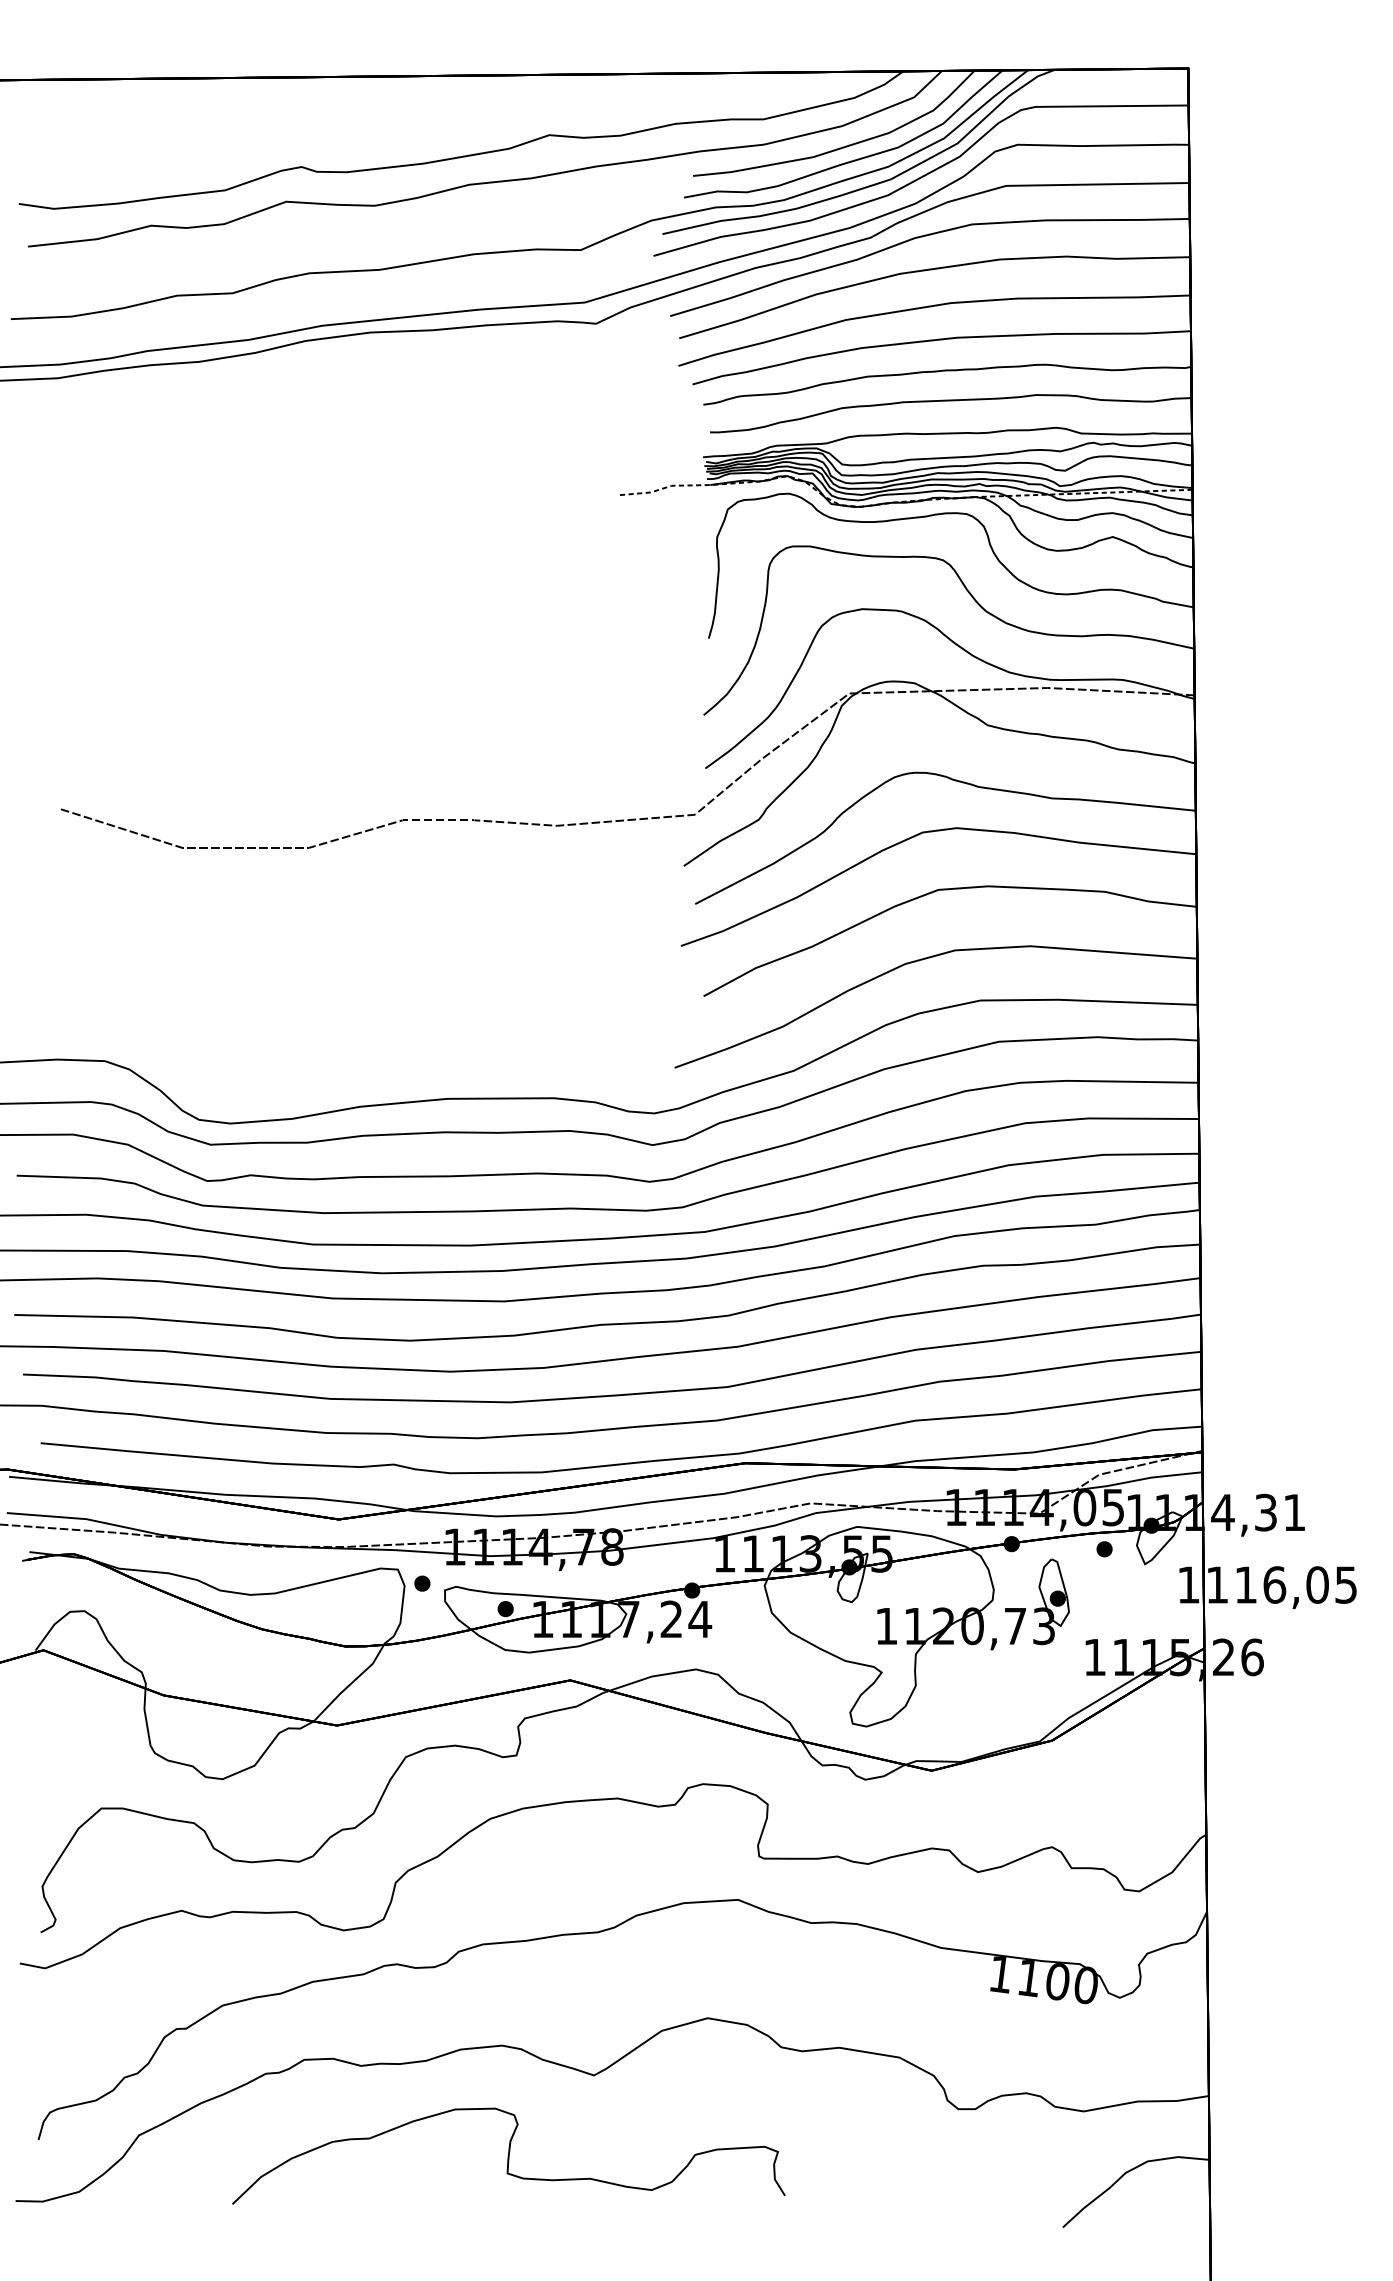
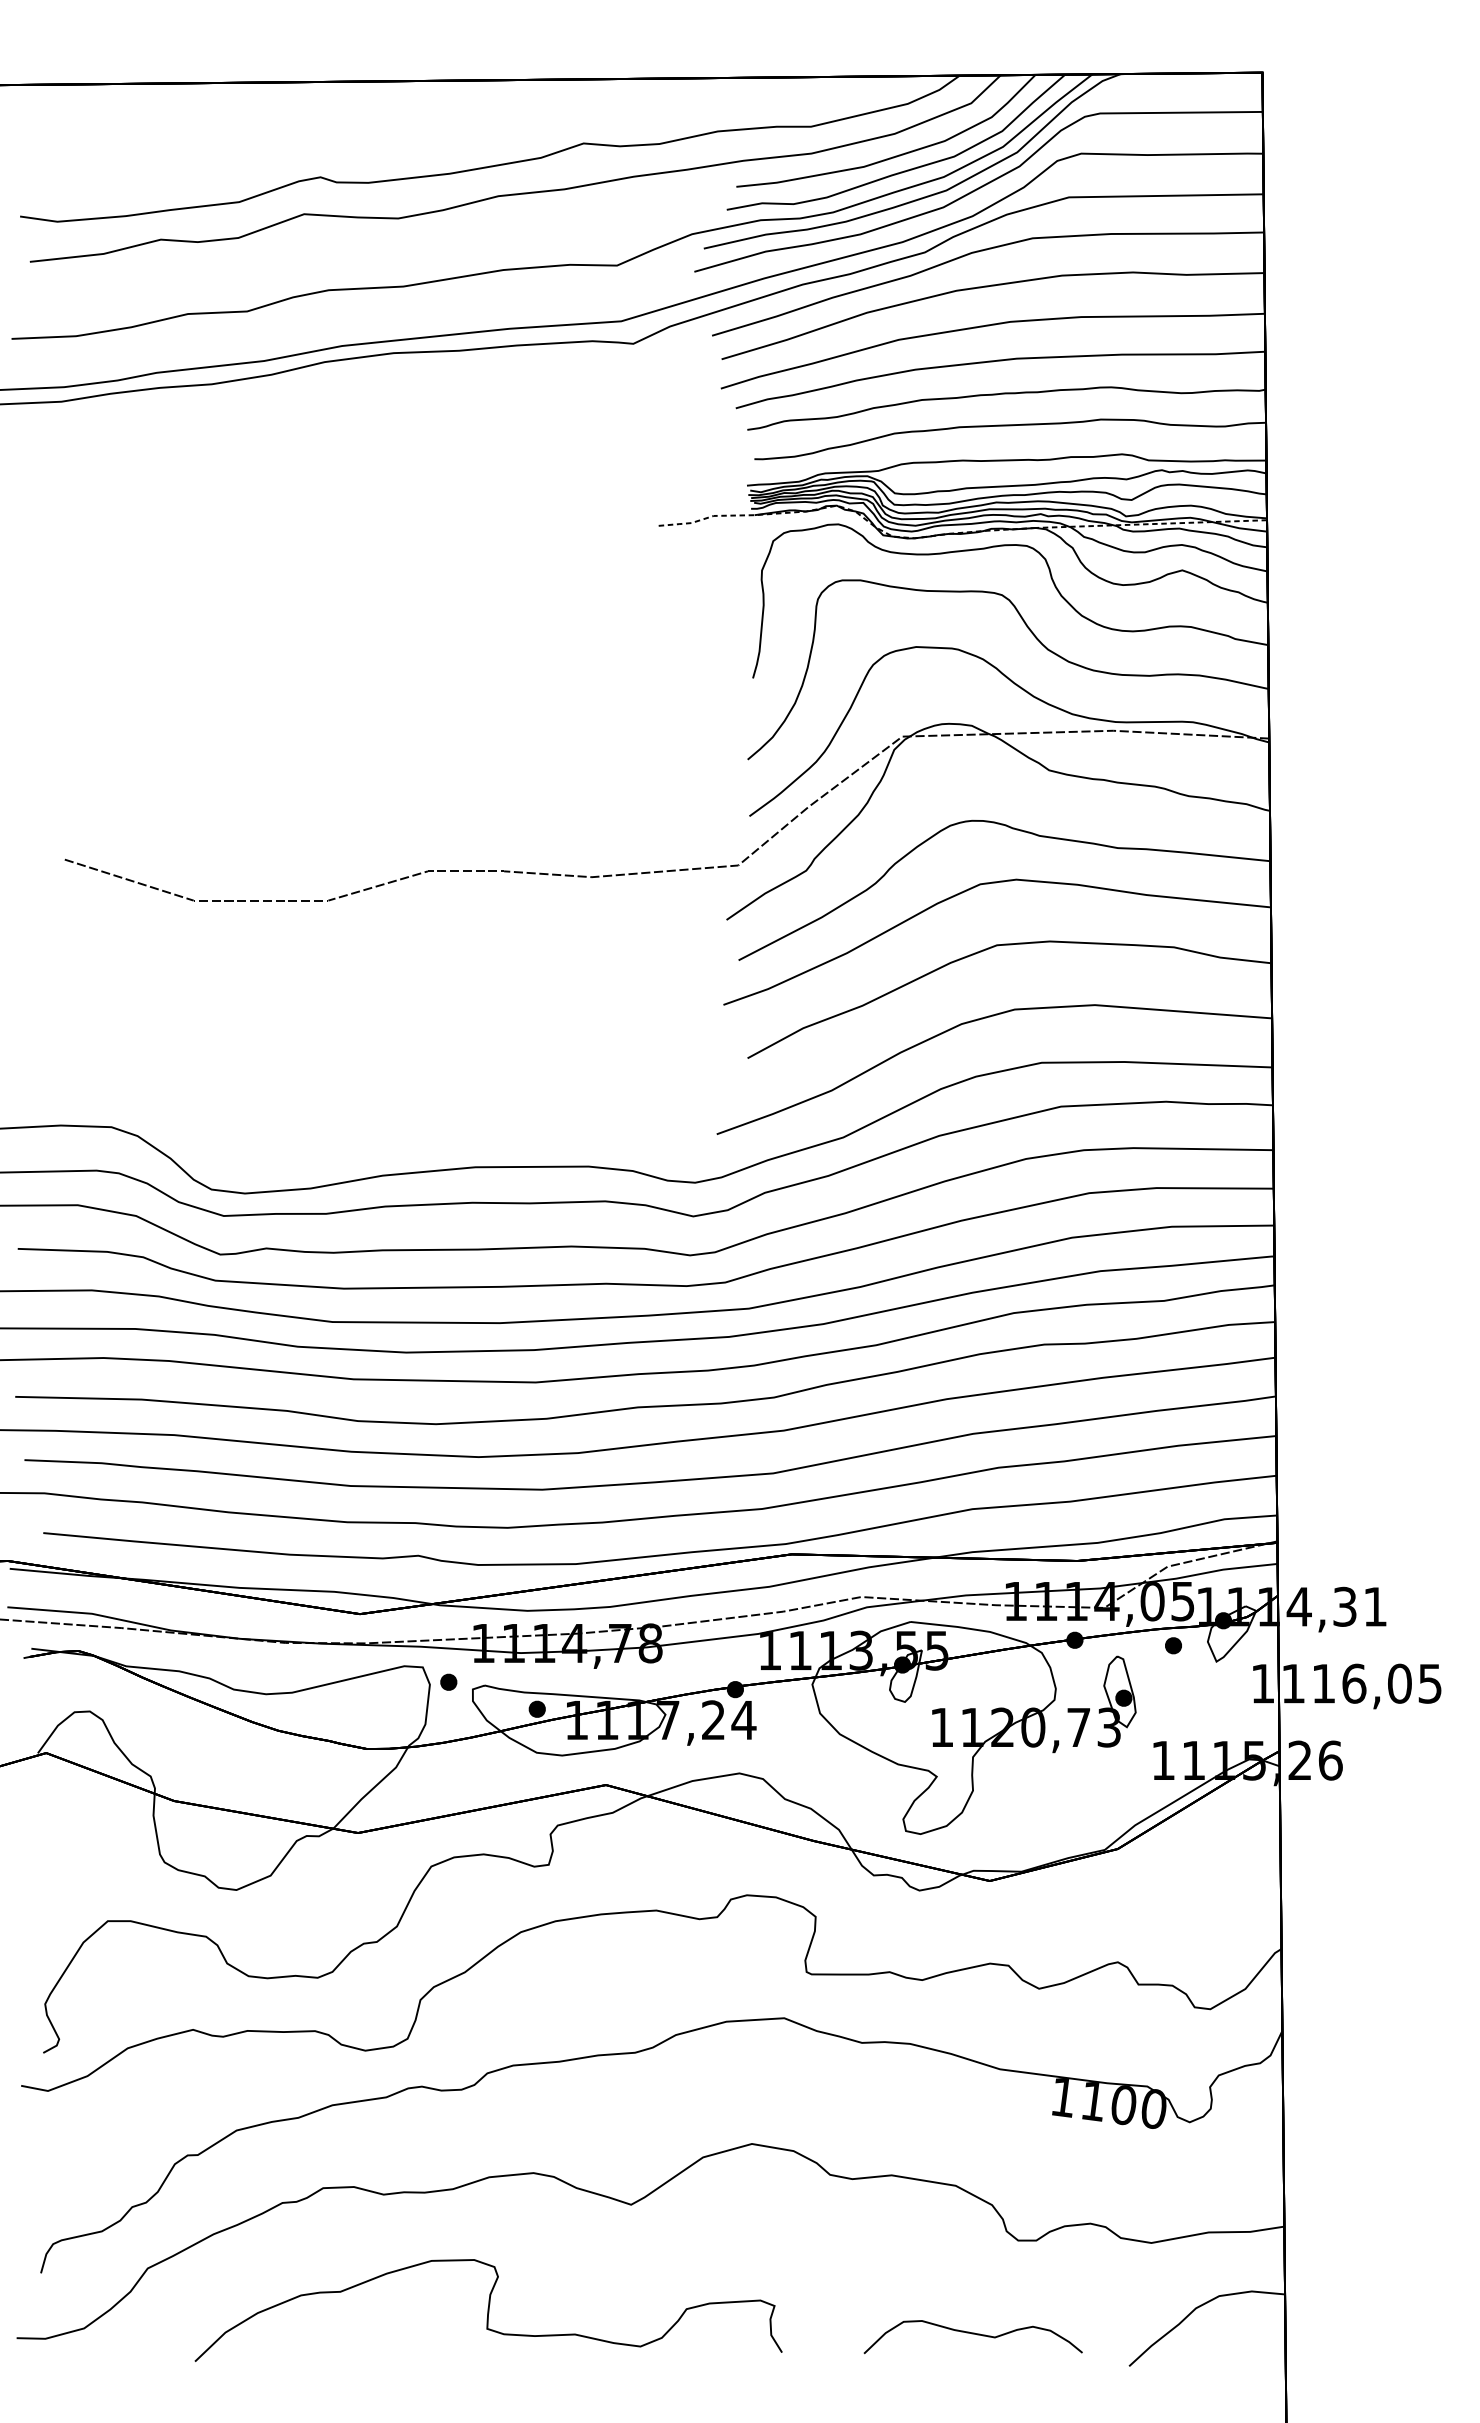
curve: (508, 2156) -> (488, 2310), moved
curve: (915, 2197) -> (972, 2334), added

